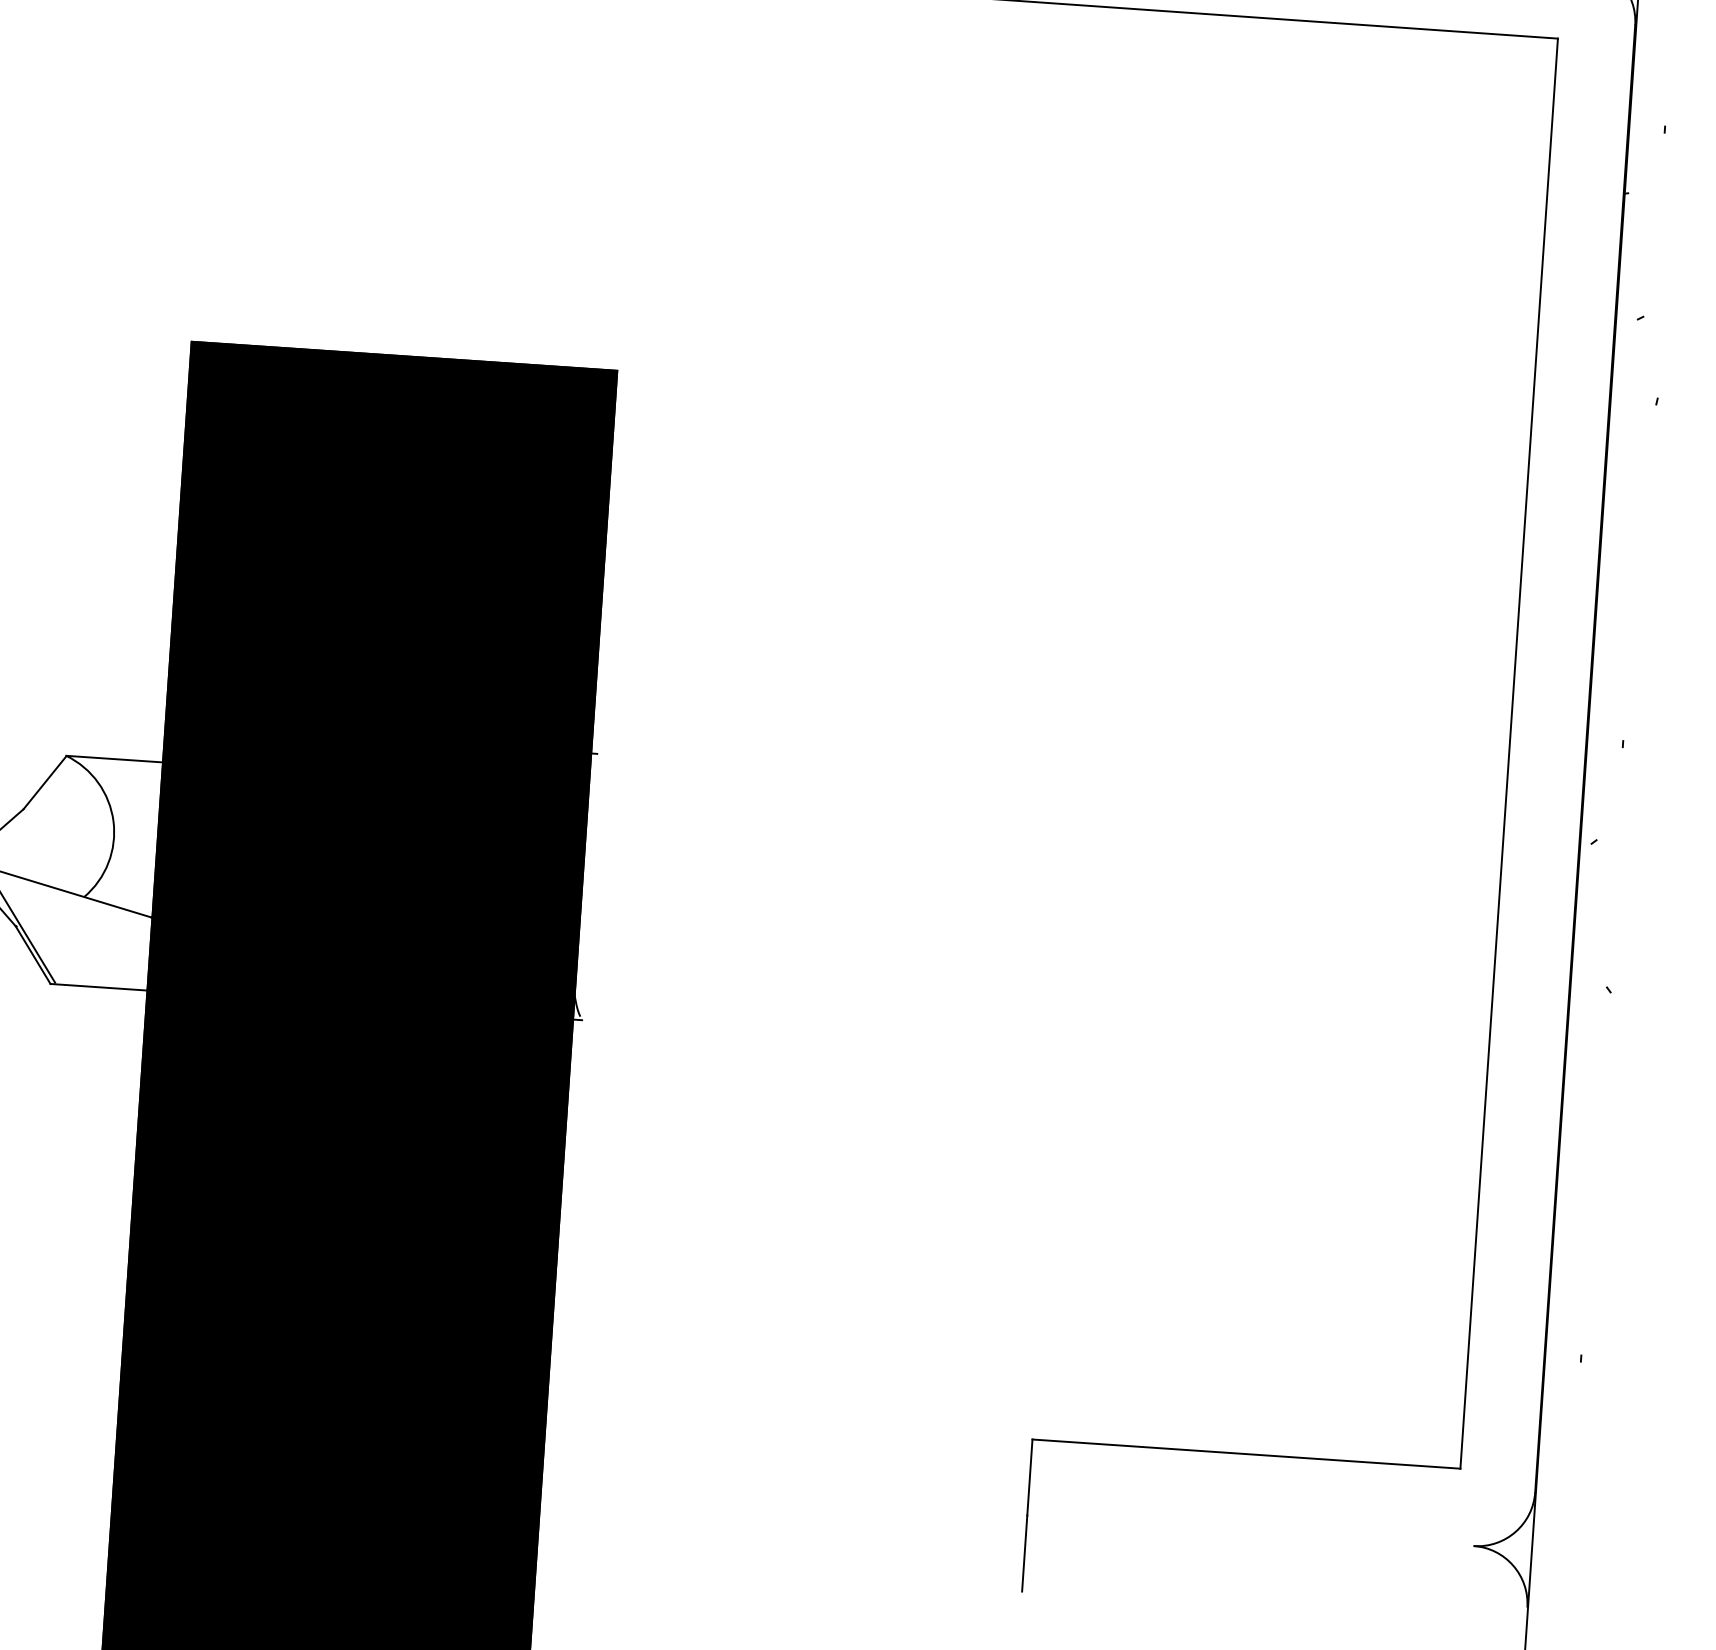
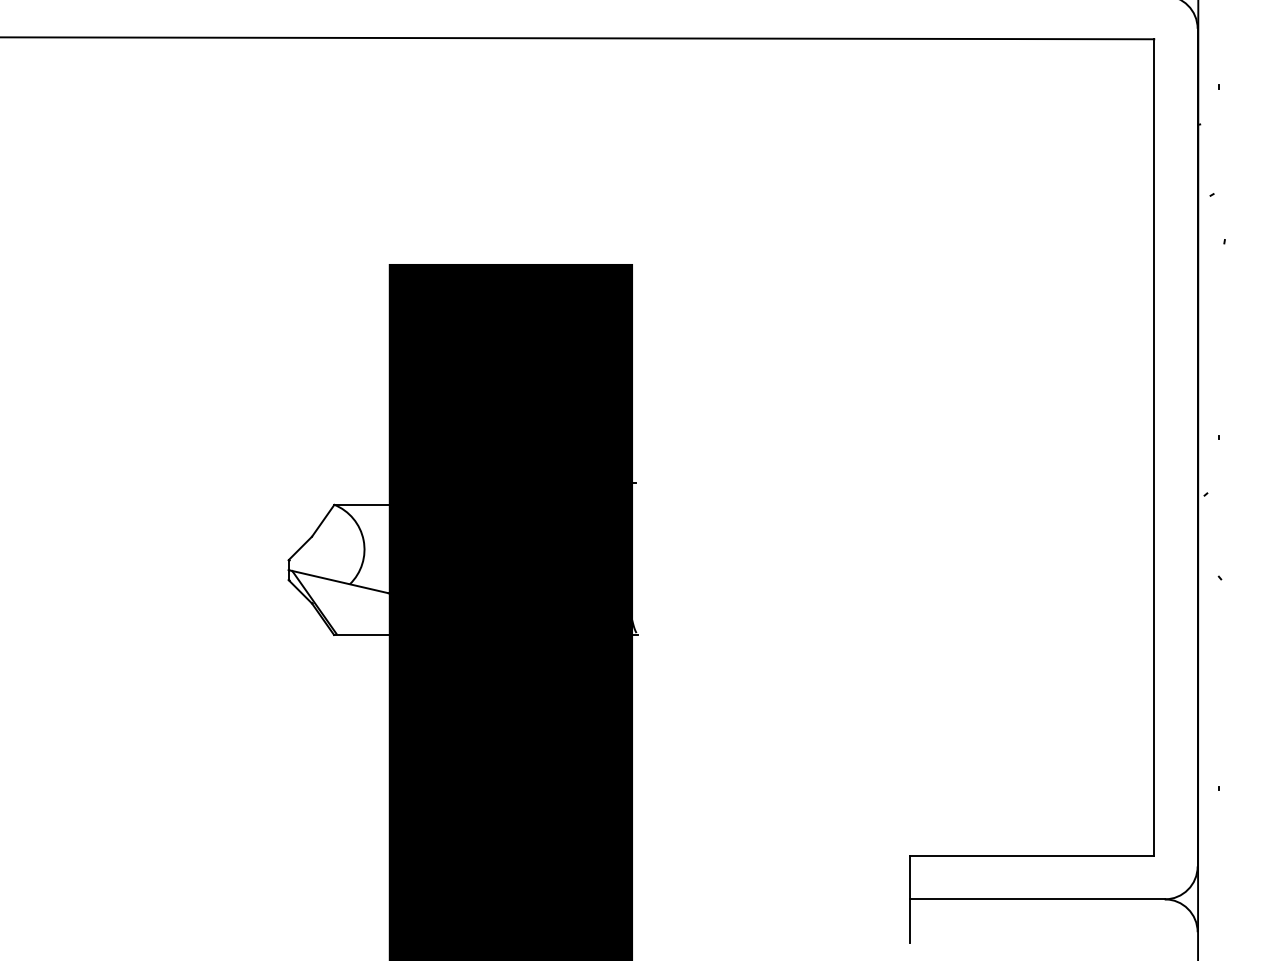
line: (1249, 1531) -> (1036, 899), added

